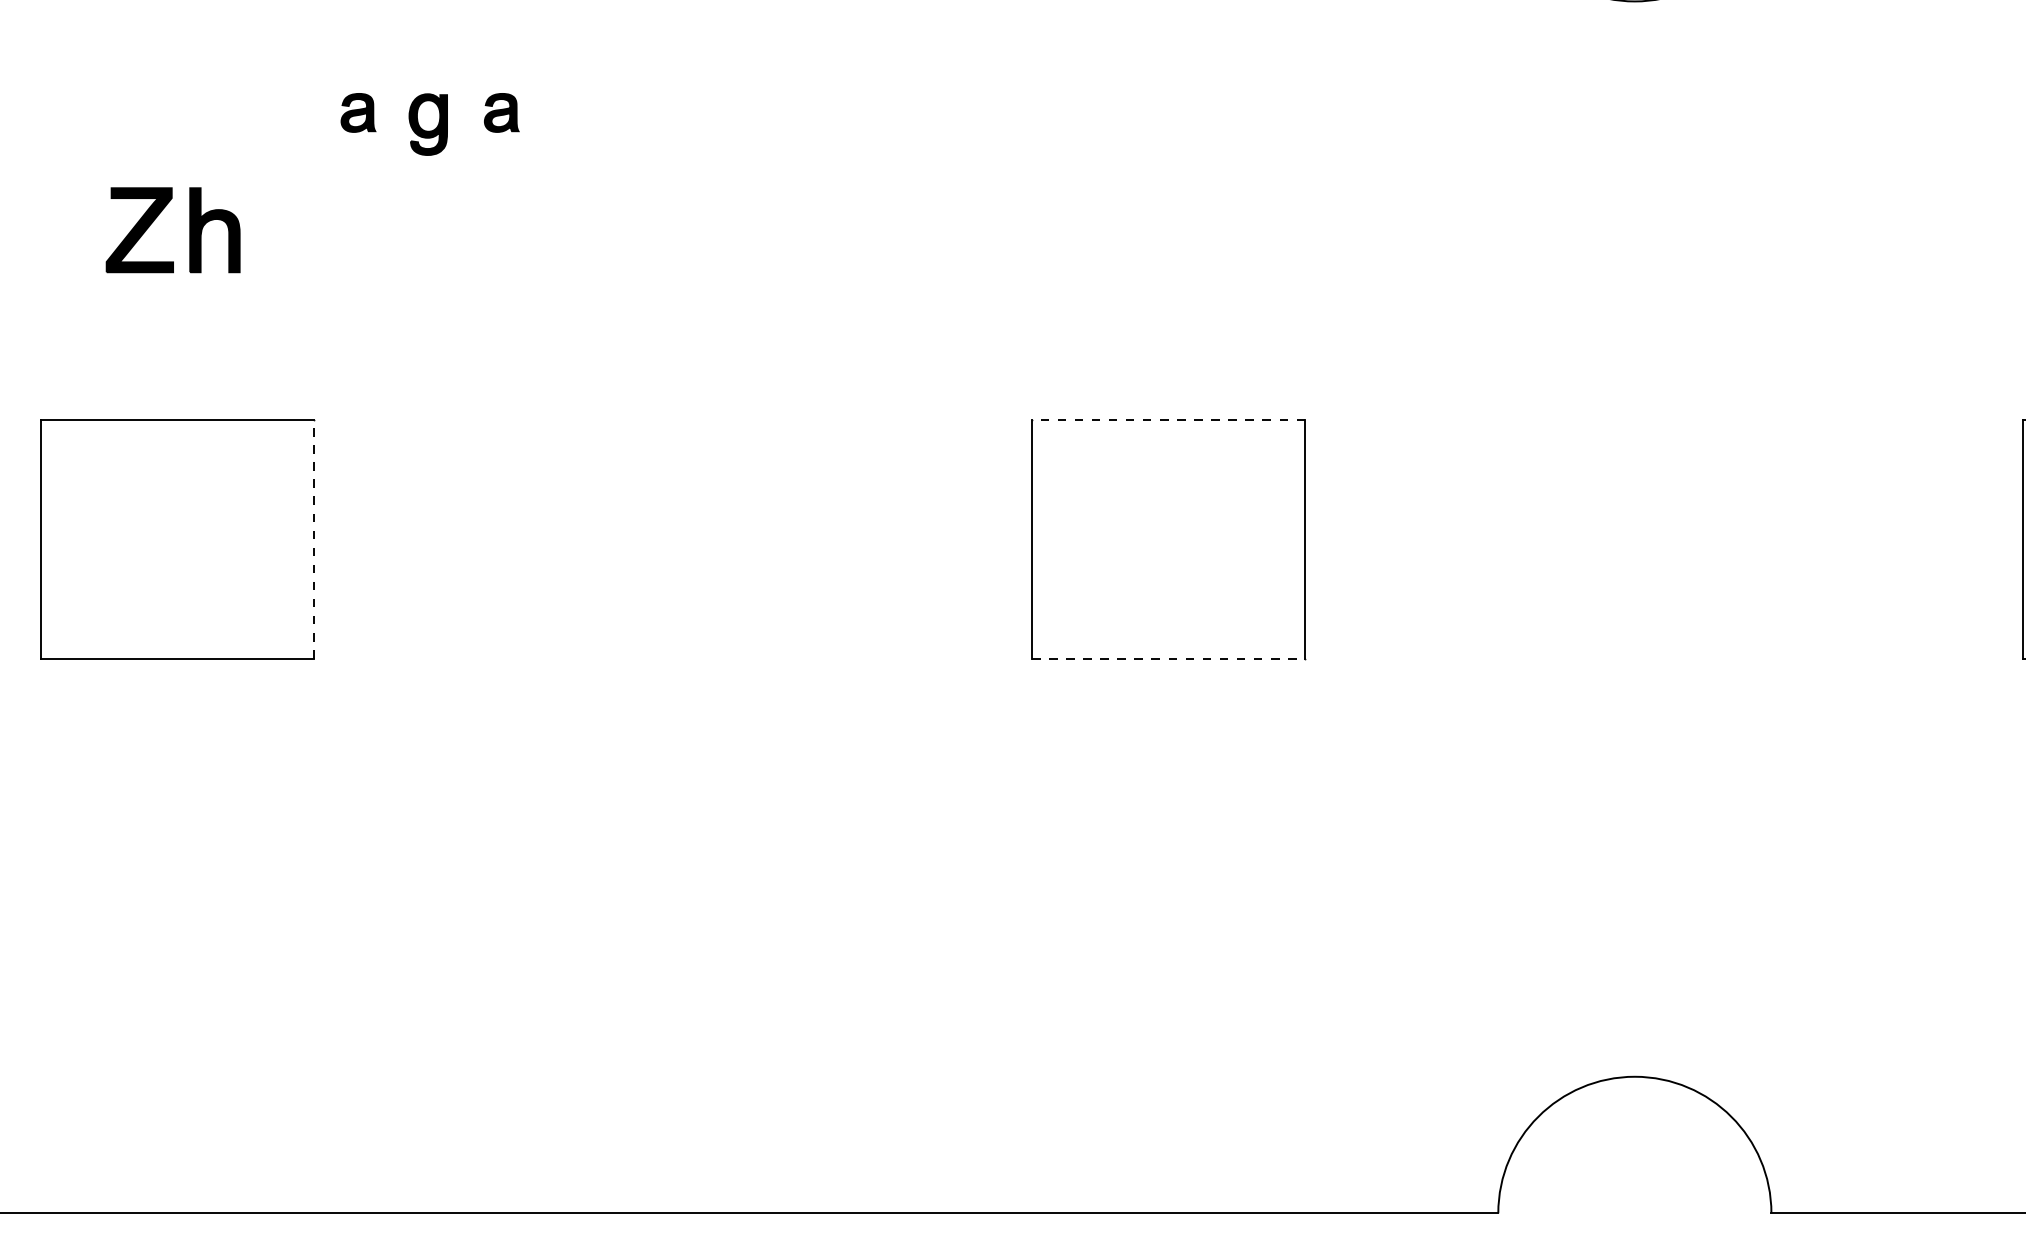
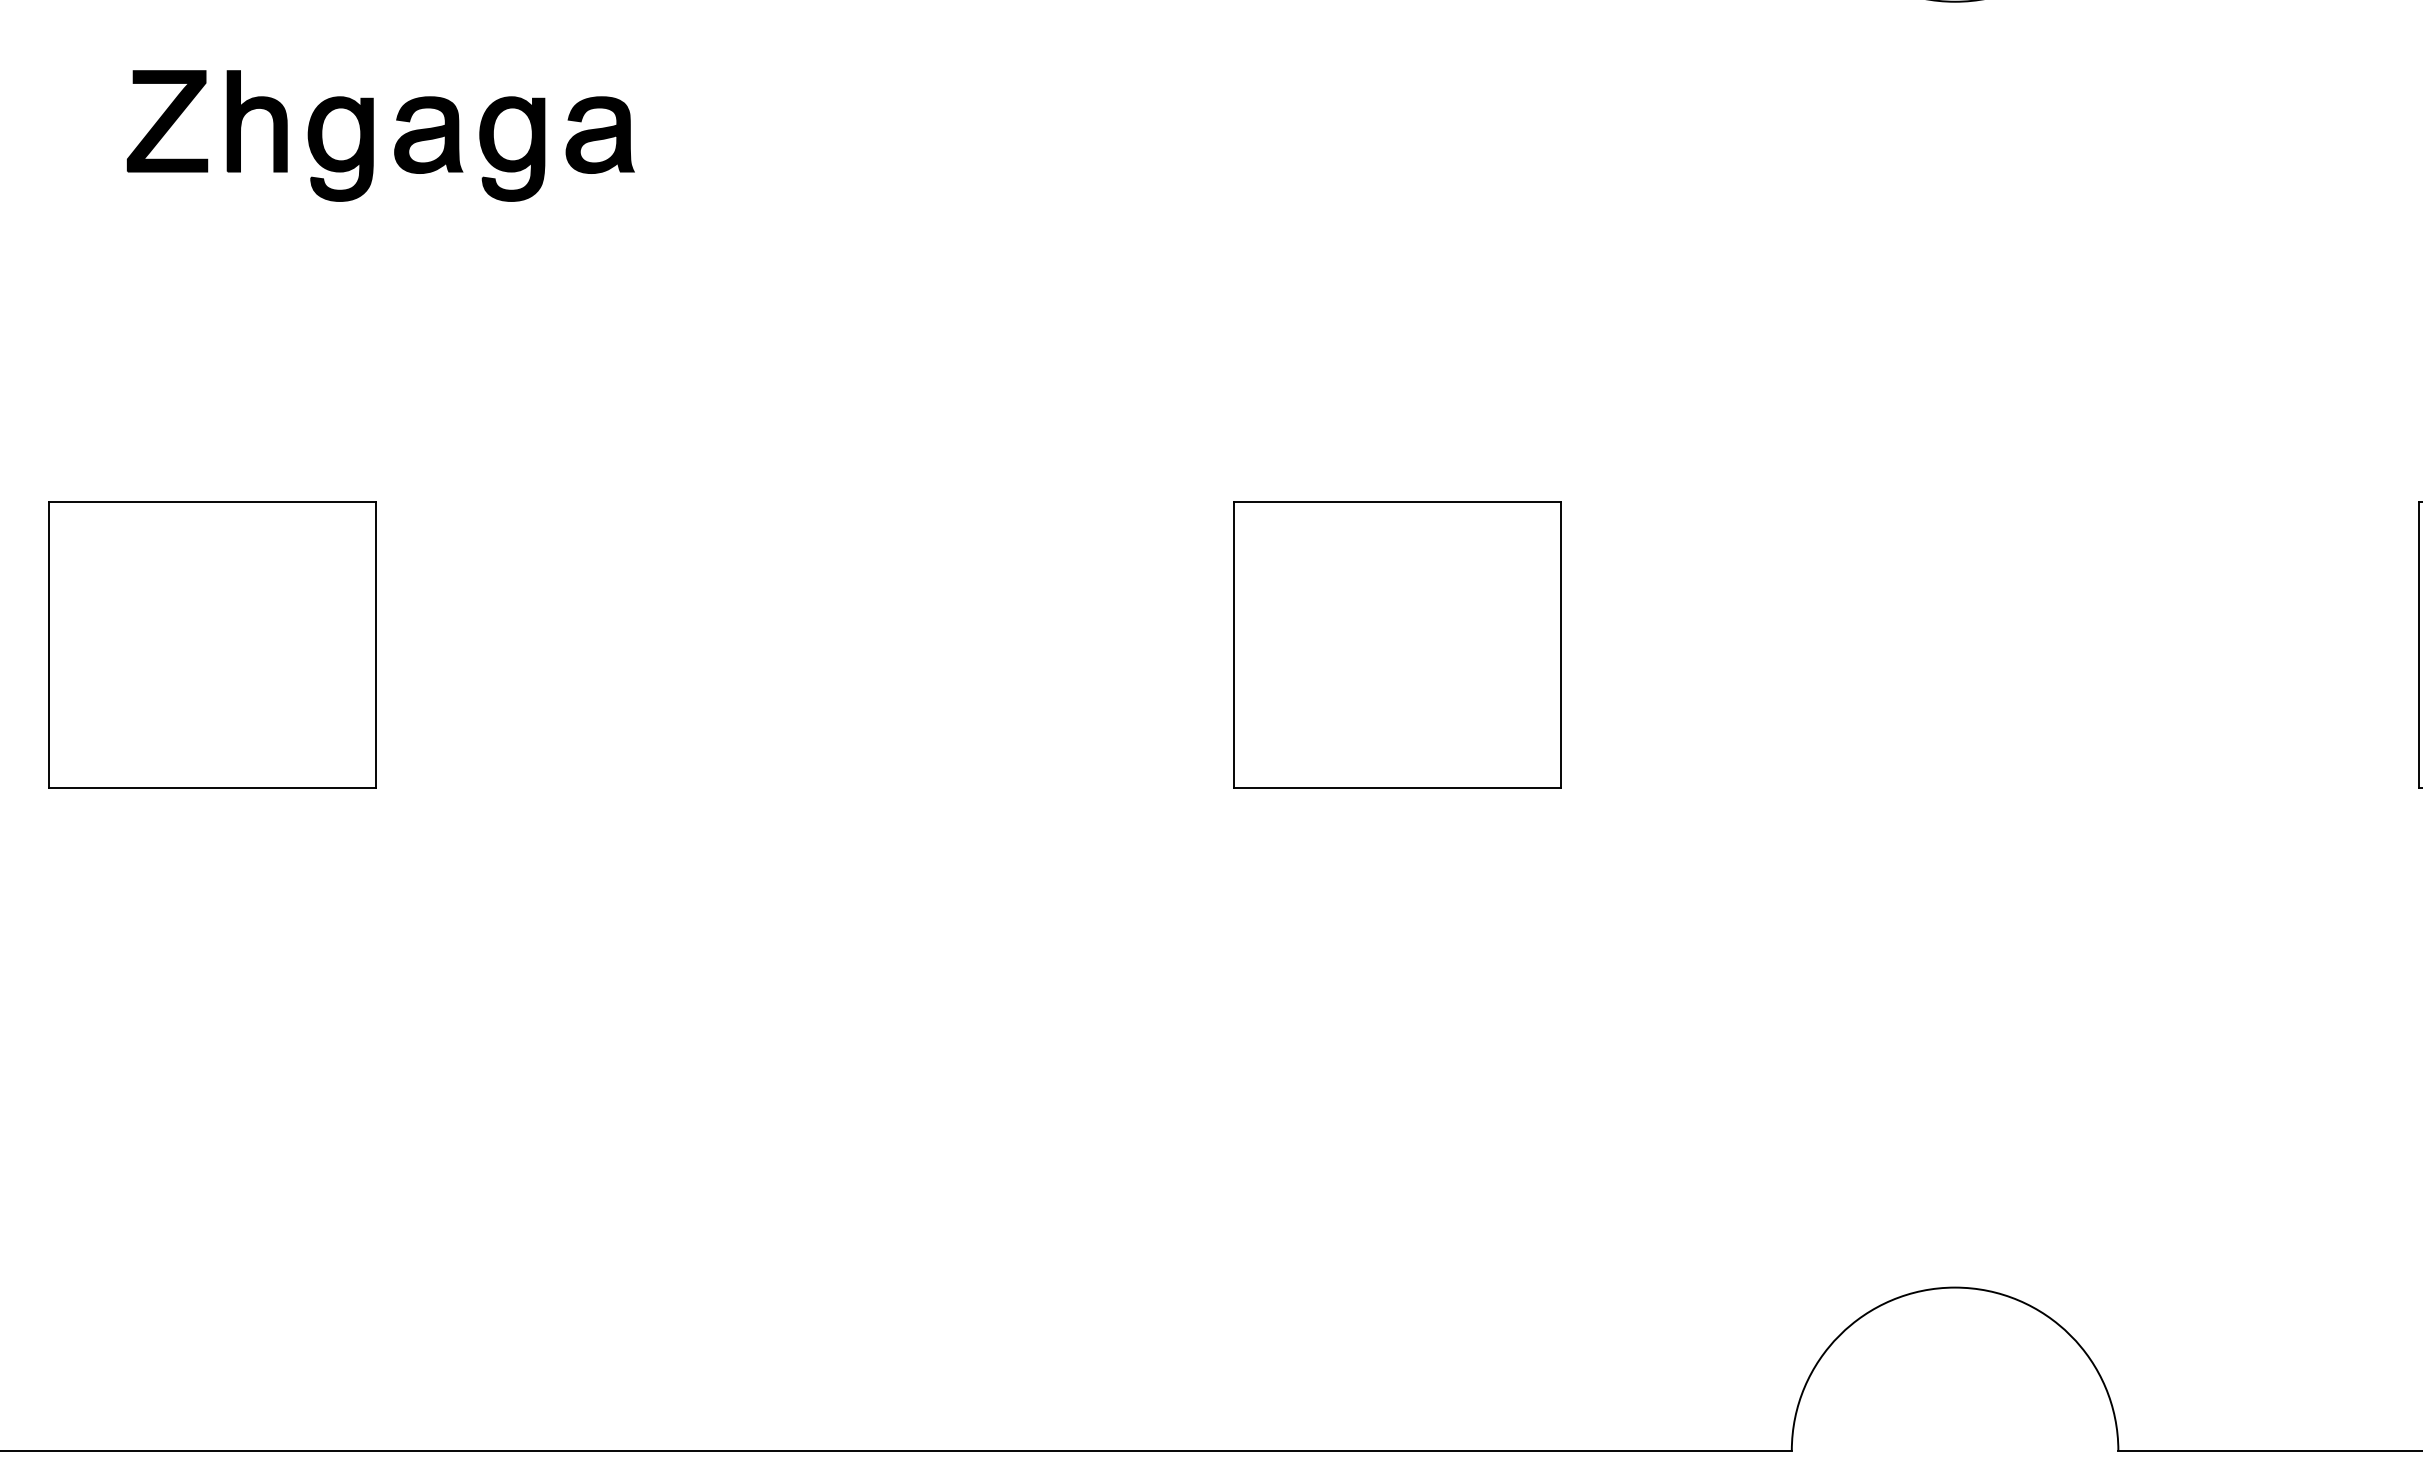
part: (358, 112) -> (428, 134), size x1.67
part: (501, 112) -> (599, 134), size x1.67
part: (284, 124) -> (340, 148), added
part: (428, 124) -> (512, 148), size x1.43
part: (189, 230) -> (226, 121), moved
line: (1167, 419) -> (1396, 501), dashed -> solid
line: (313, 538) -> (375, 644), dashed -> solid
line: (1168, 658) -> (1397, 787), dashed -> solid

